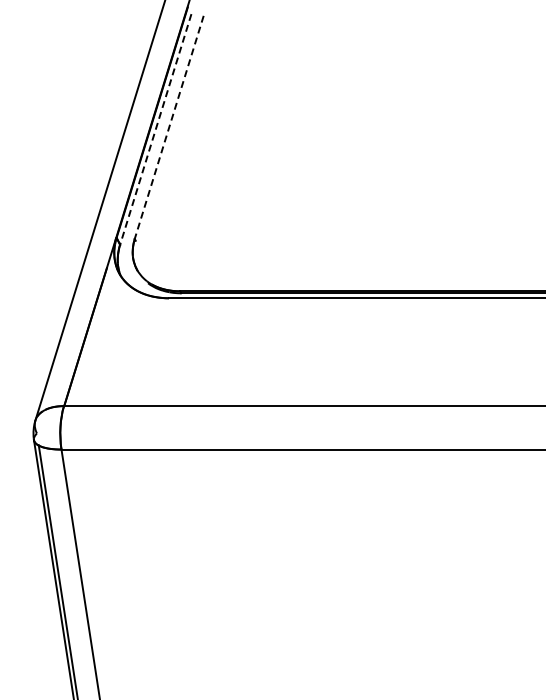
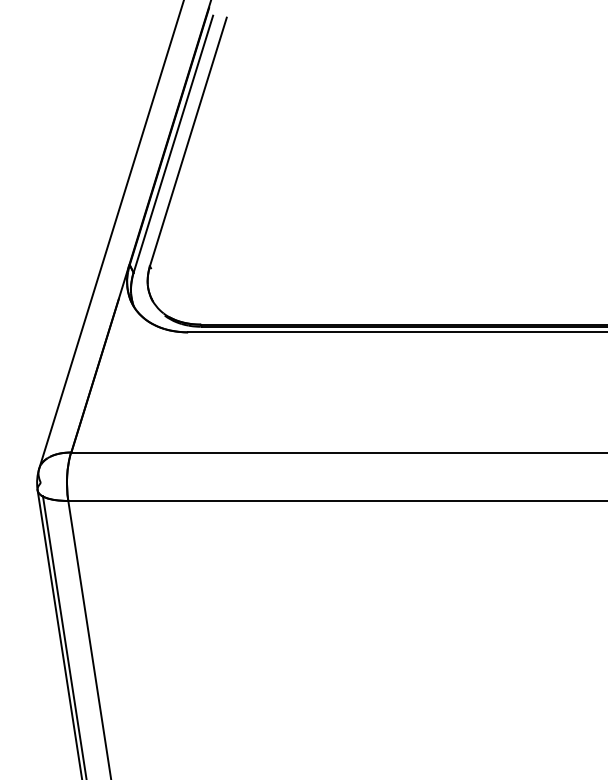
line: (169, 127) -> (188, 142), dashed -> solid
line: (155, 129) -> (173, 144), dashed -> solid

